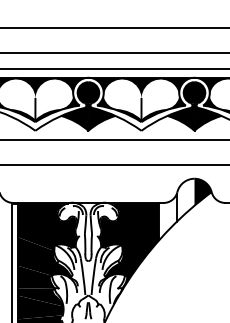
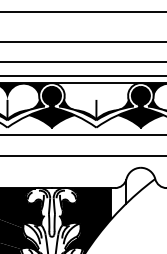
fill: (141, 87) -> (96, 91), removed
fill: (202, 191) -> (147, 178), removed

